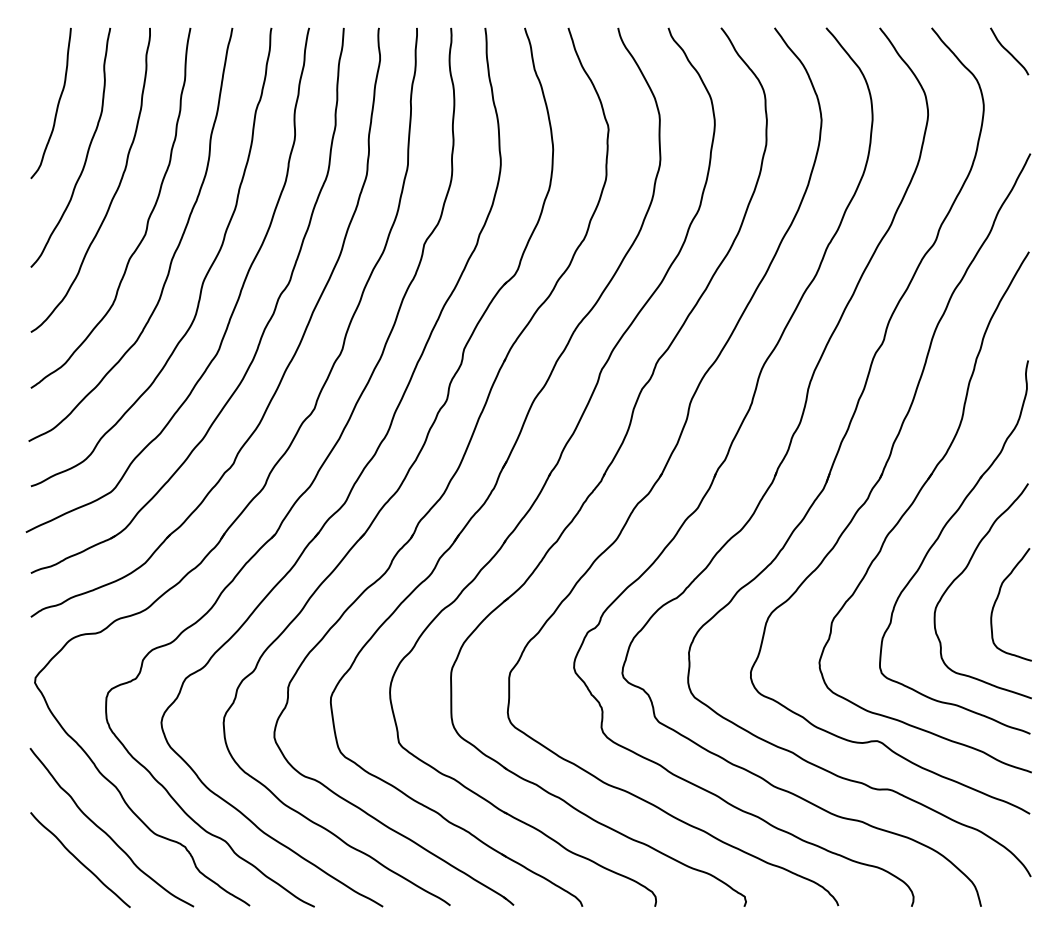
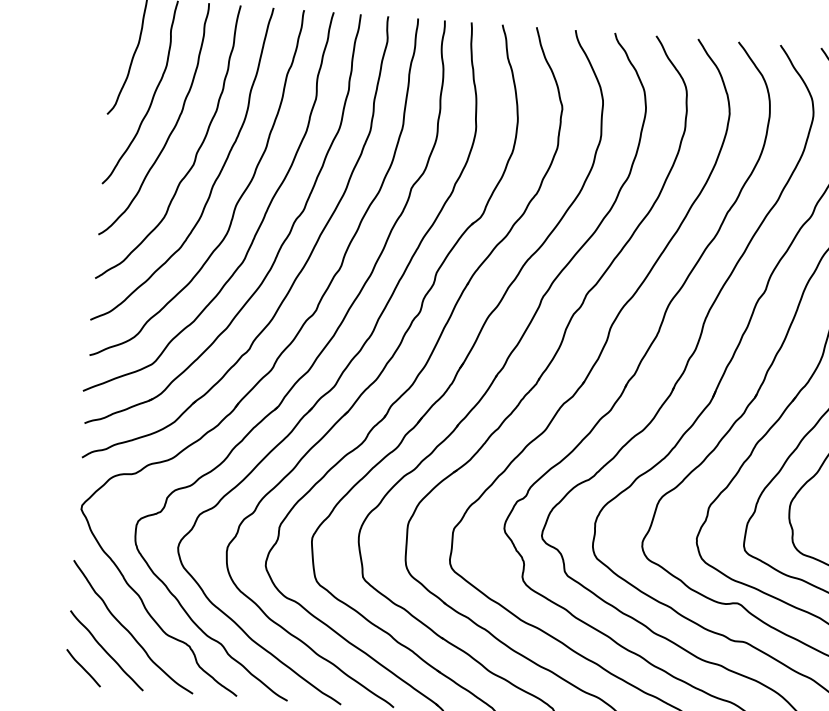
curve: (52, 884) -> (83, 668), added

